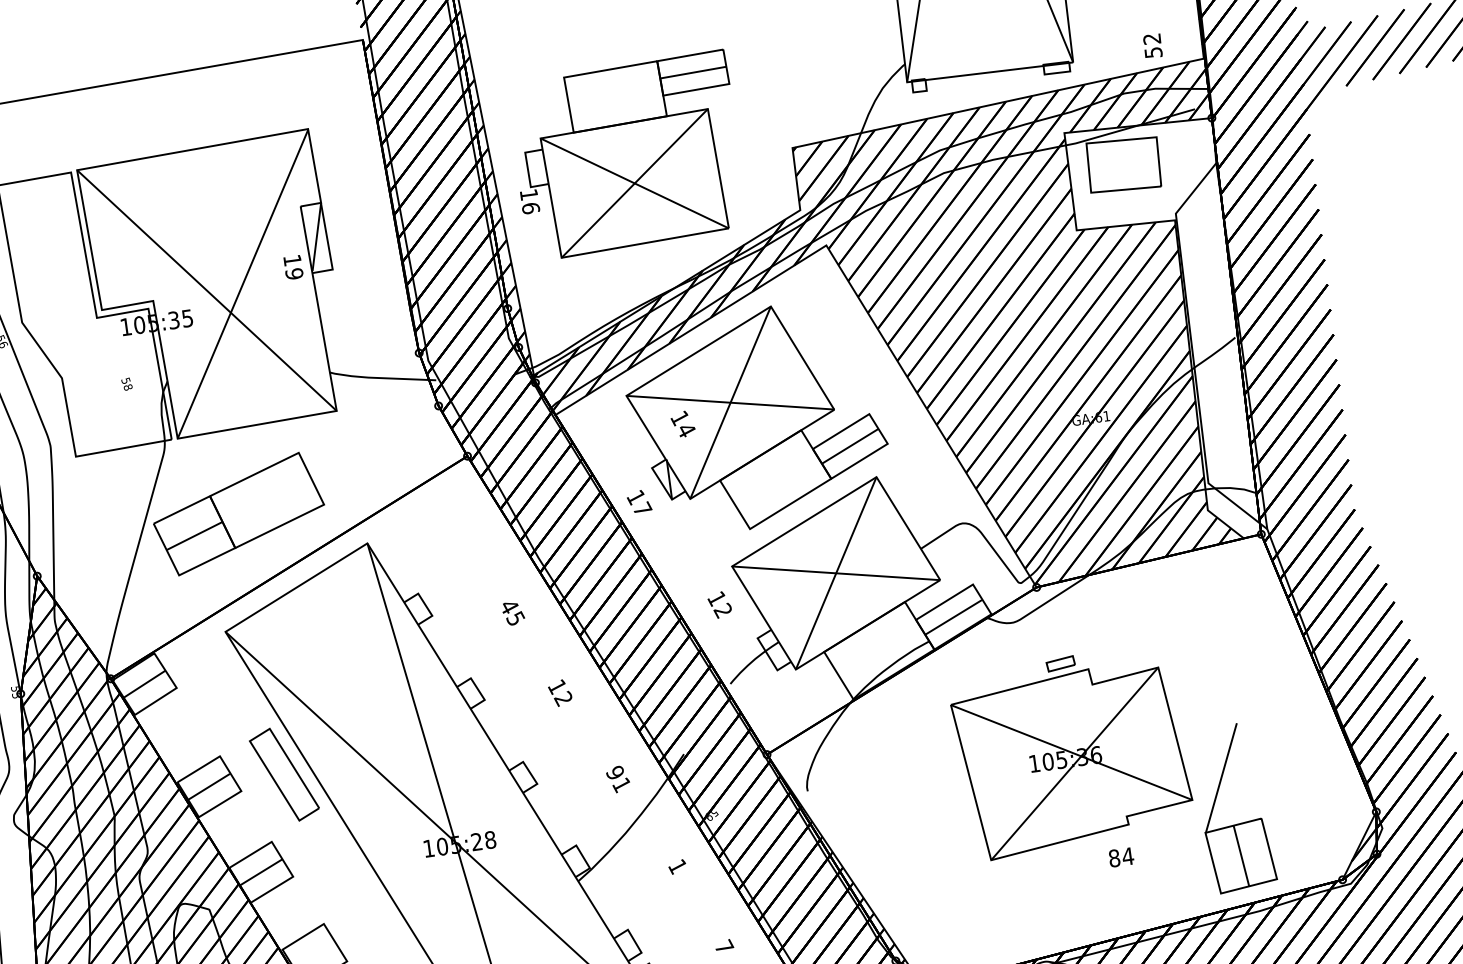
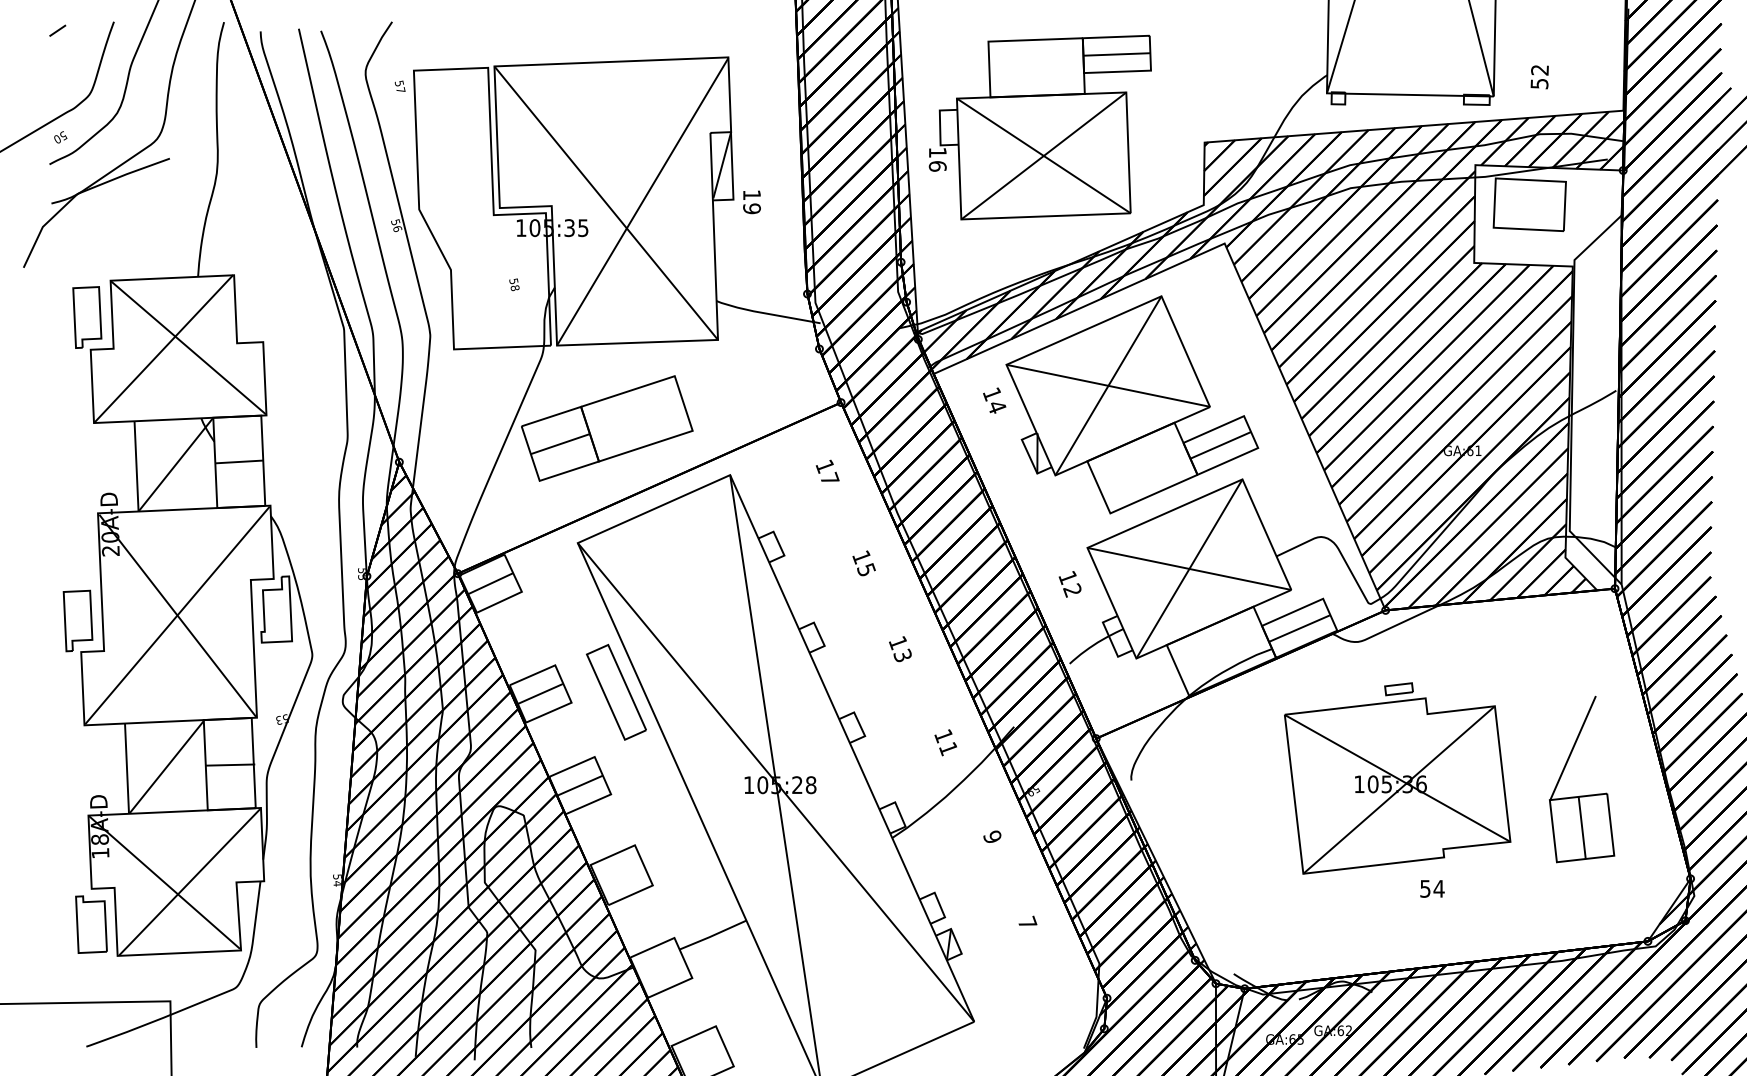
text: (1152, 46) -> (1539, 77), moved
text: (293, 267) -> (751, 202), moved
text: (683, 424) -> (994, 400), moved
text: (639, 501) -> (827, 470), moved
text: (509, 607) -> (861, 557), 45 -> 15
text: (563, 698) -> (902, 655), 12 -> 13
text: (615, 773) -> (943, 736), 91 -> 11
part: (1237, 823) -> (1582, 795), moved
text: (1114, 857) -> (1425, 888), 84 -> 54
text: (677, 867) -> (992, 837), 1 -> 9

